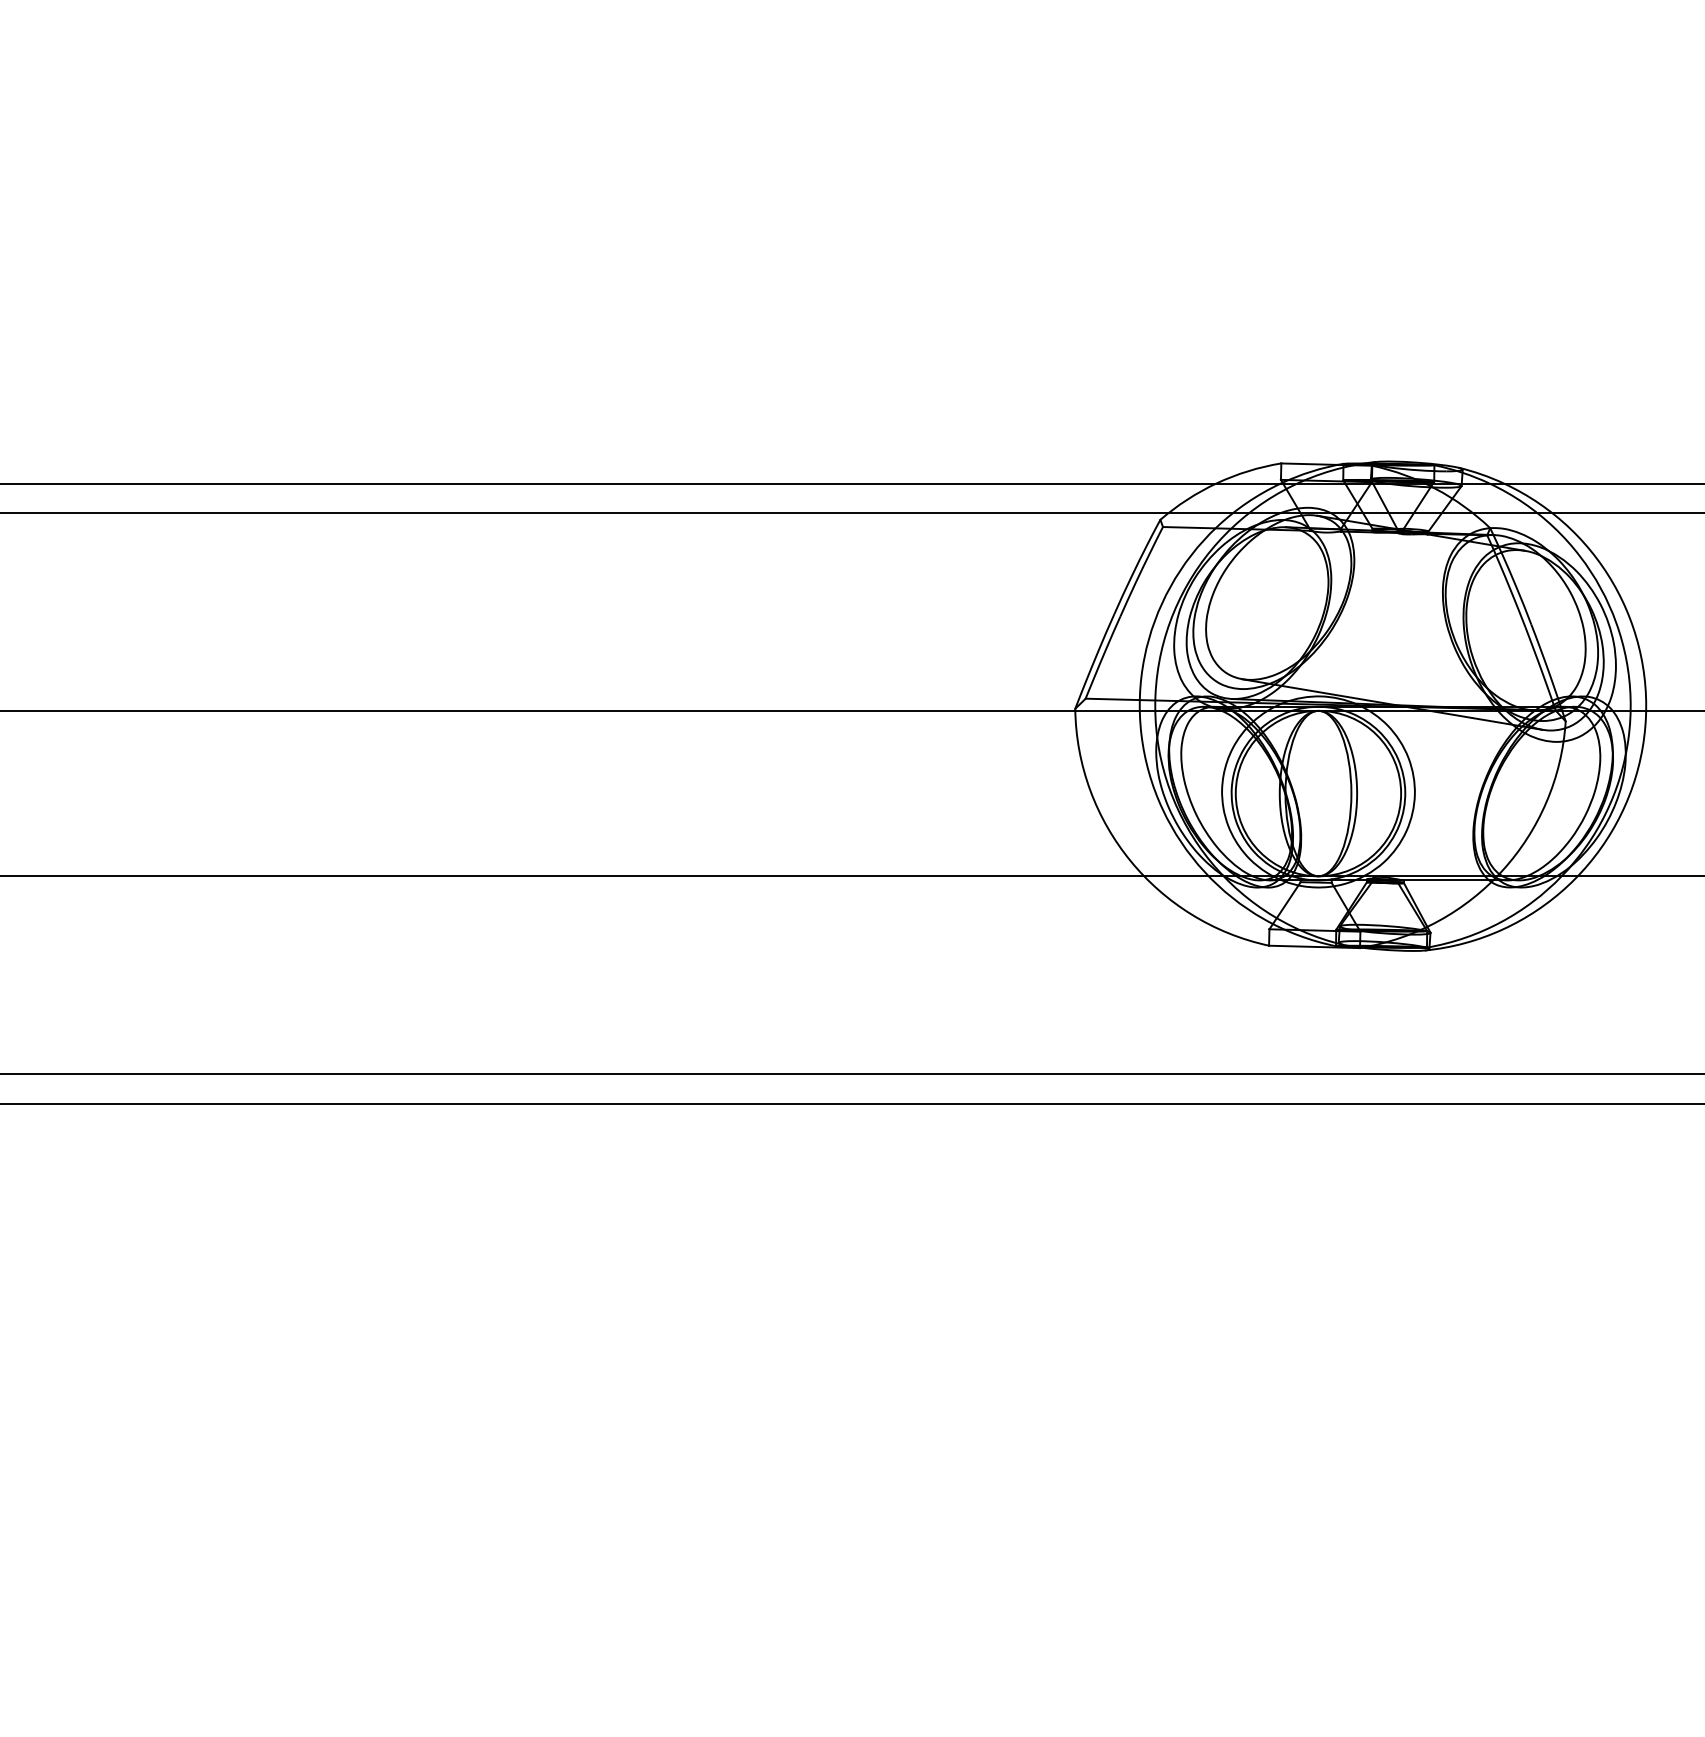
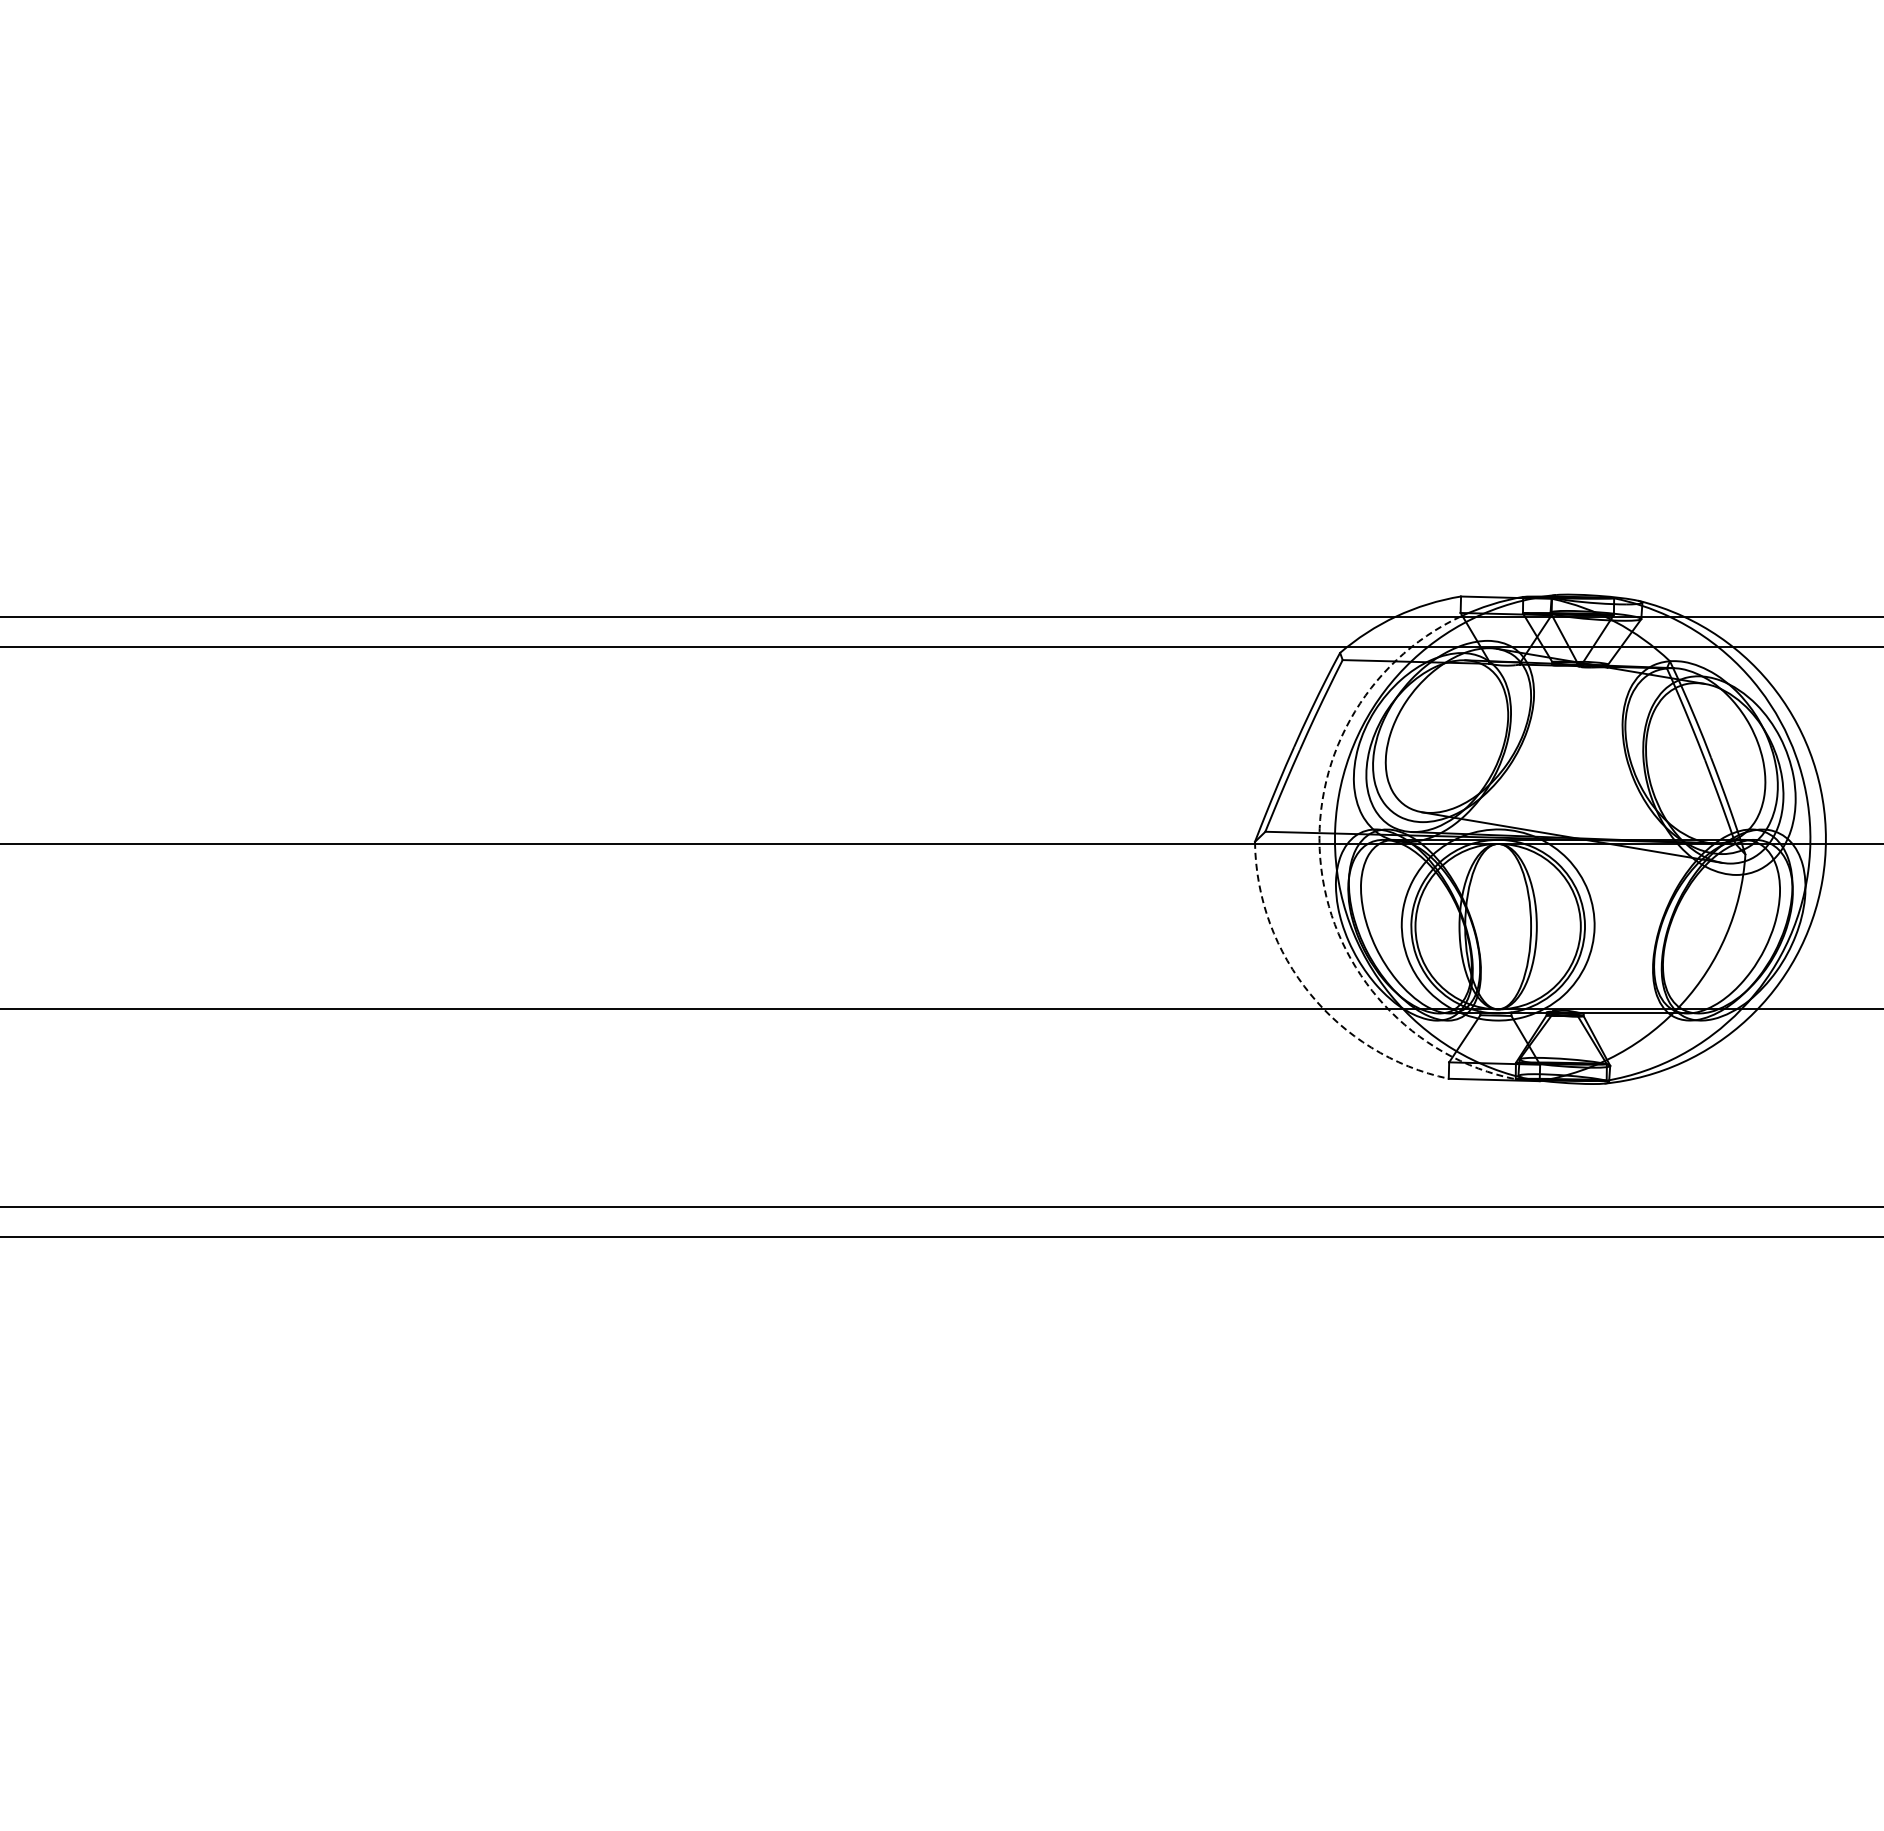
arc: (1141, 734) -> (1321, 867), solid -> dashed
arc: (1130, 861) -> (1310, 994), solid -> dashed

